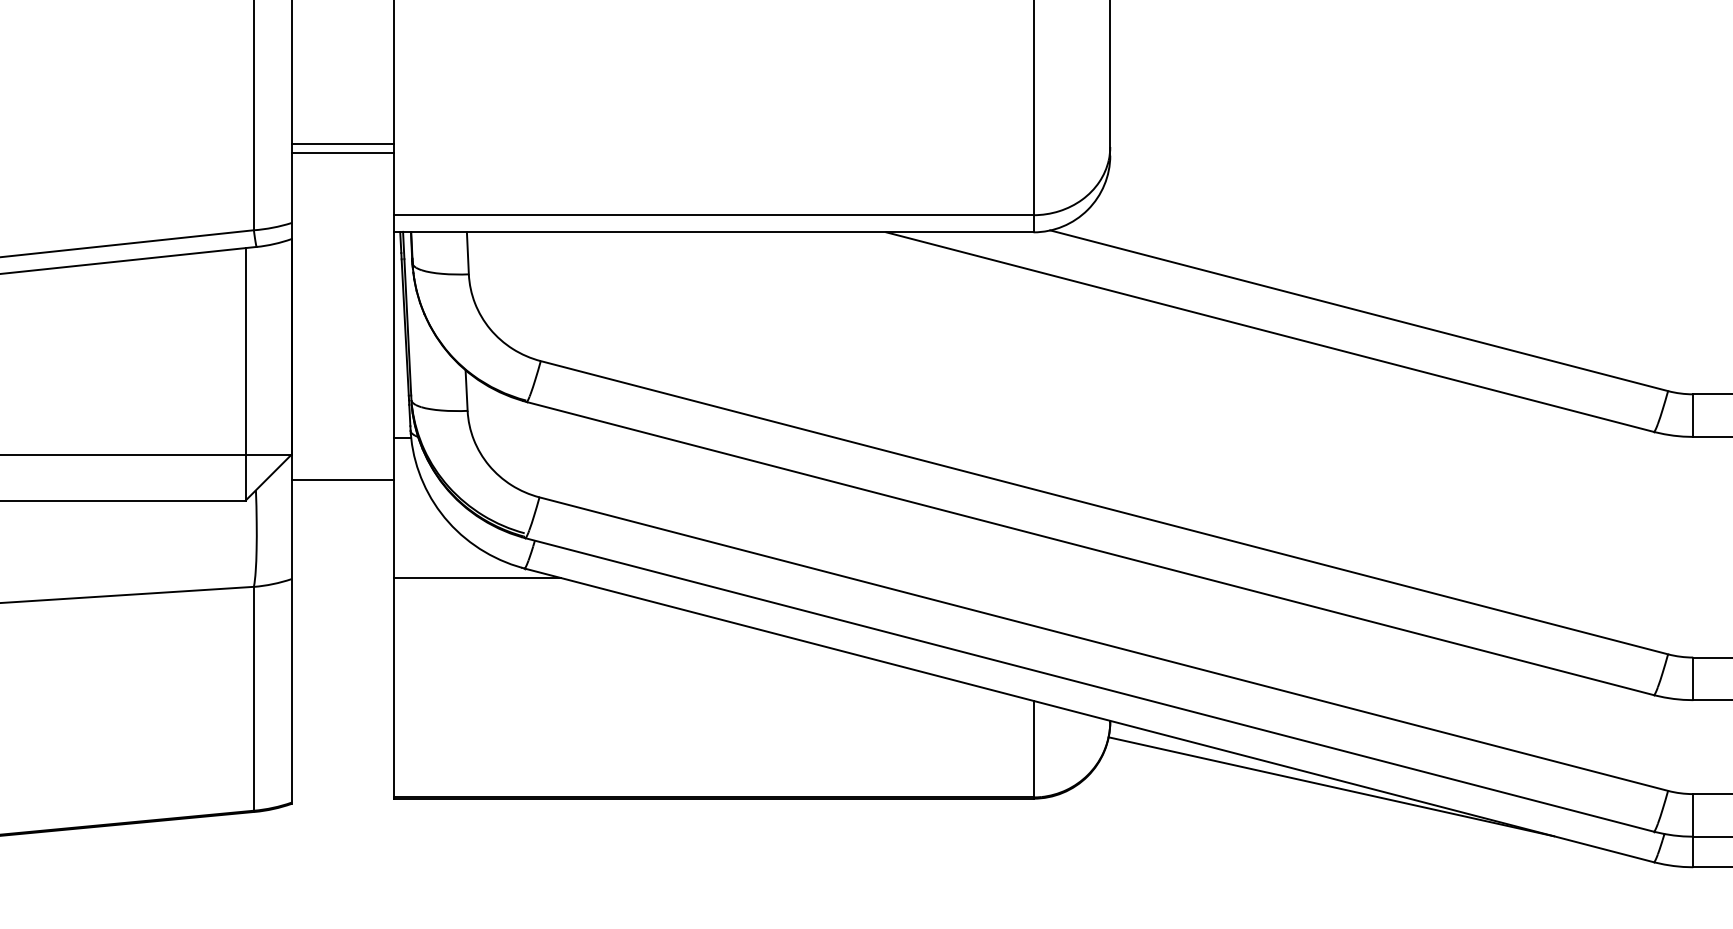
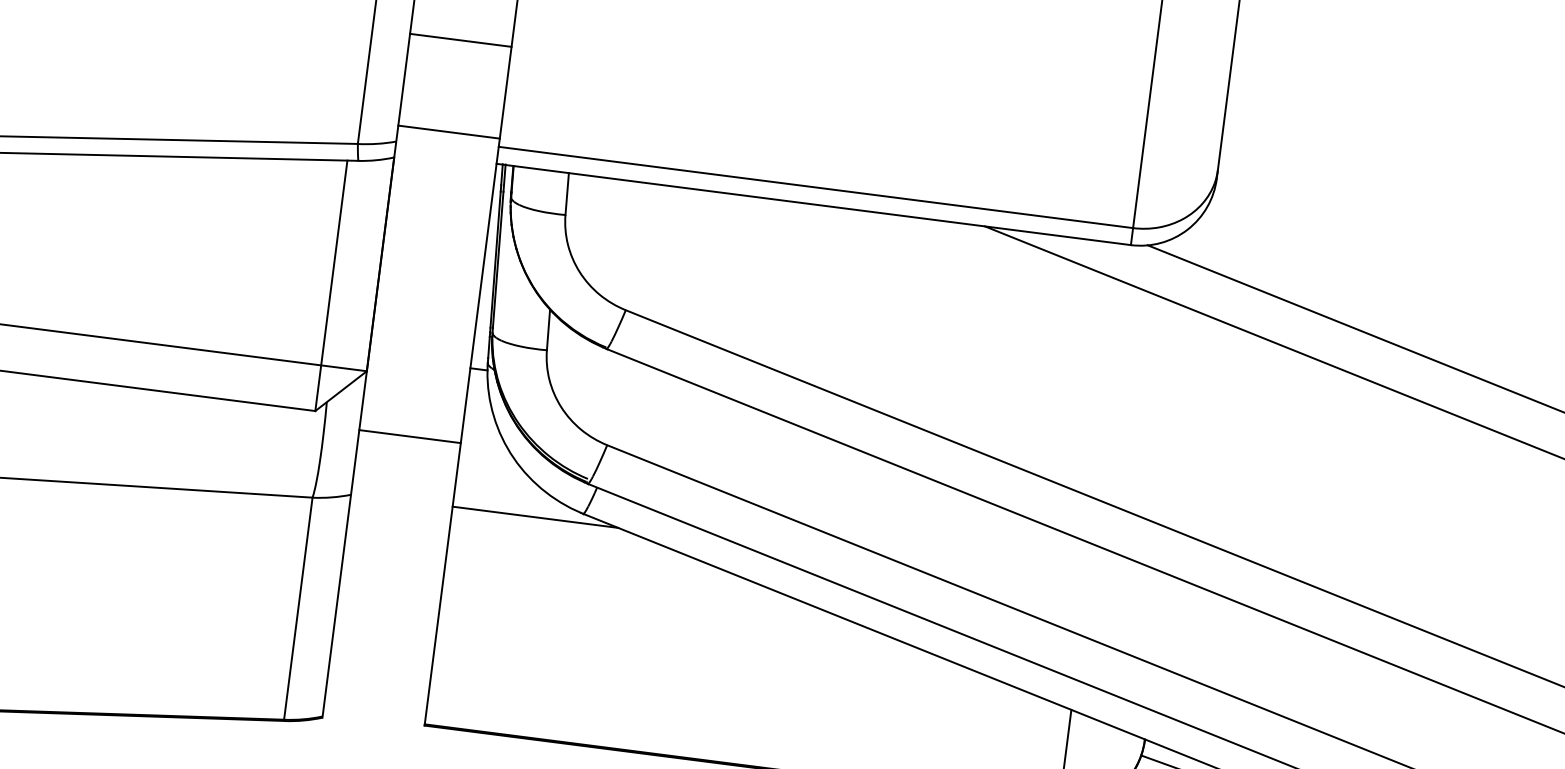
line: (342, 144) -> (460, 40), moved
line: (342, 152) -> (448, 131), moved
line: (342, 479) -> (409, 436), moved

